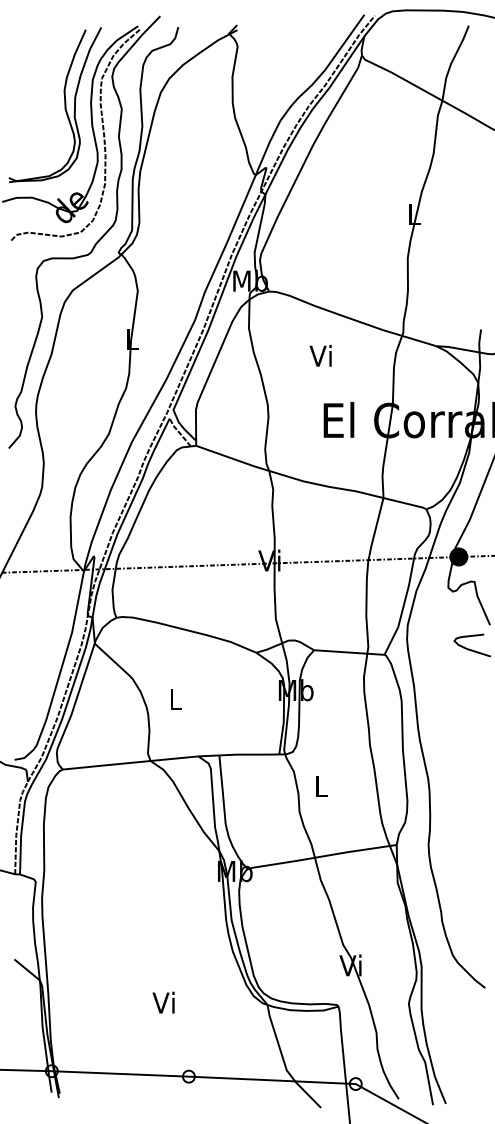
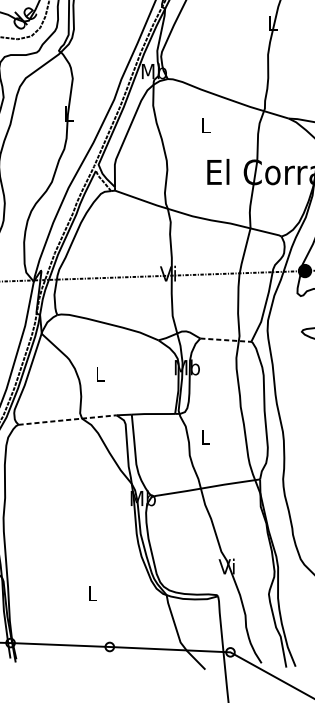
text: (320, 355) -> (204, 125), Vi -> L
line: (349, 652) -> (225, 340), solid -> dashed
line: (129, 762) -> (66, 419), solid -> dashed
text: (163, 1002) -> (91, 593), Vi -> L

